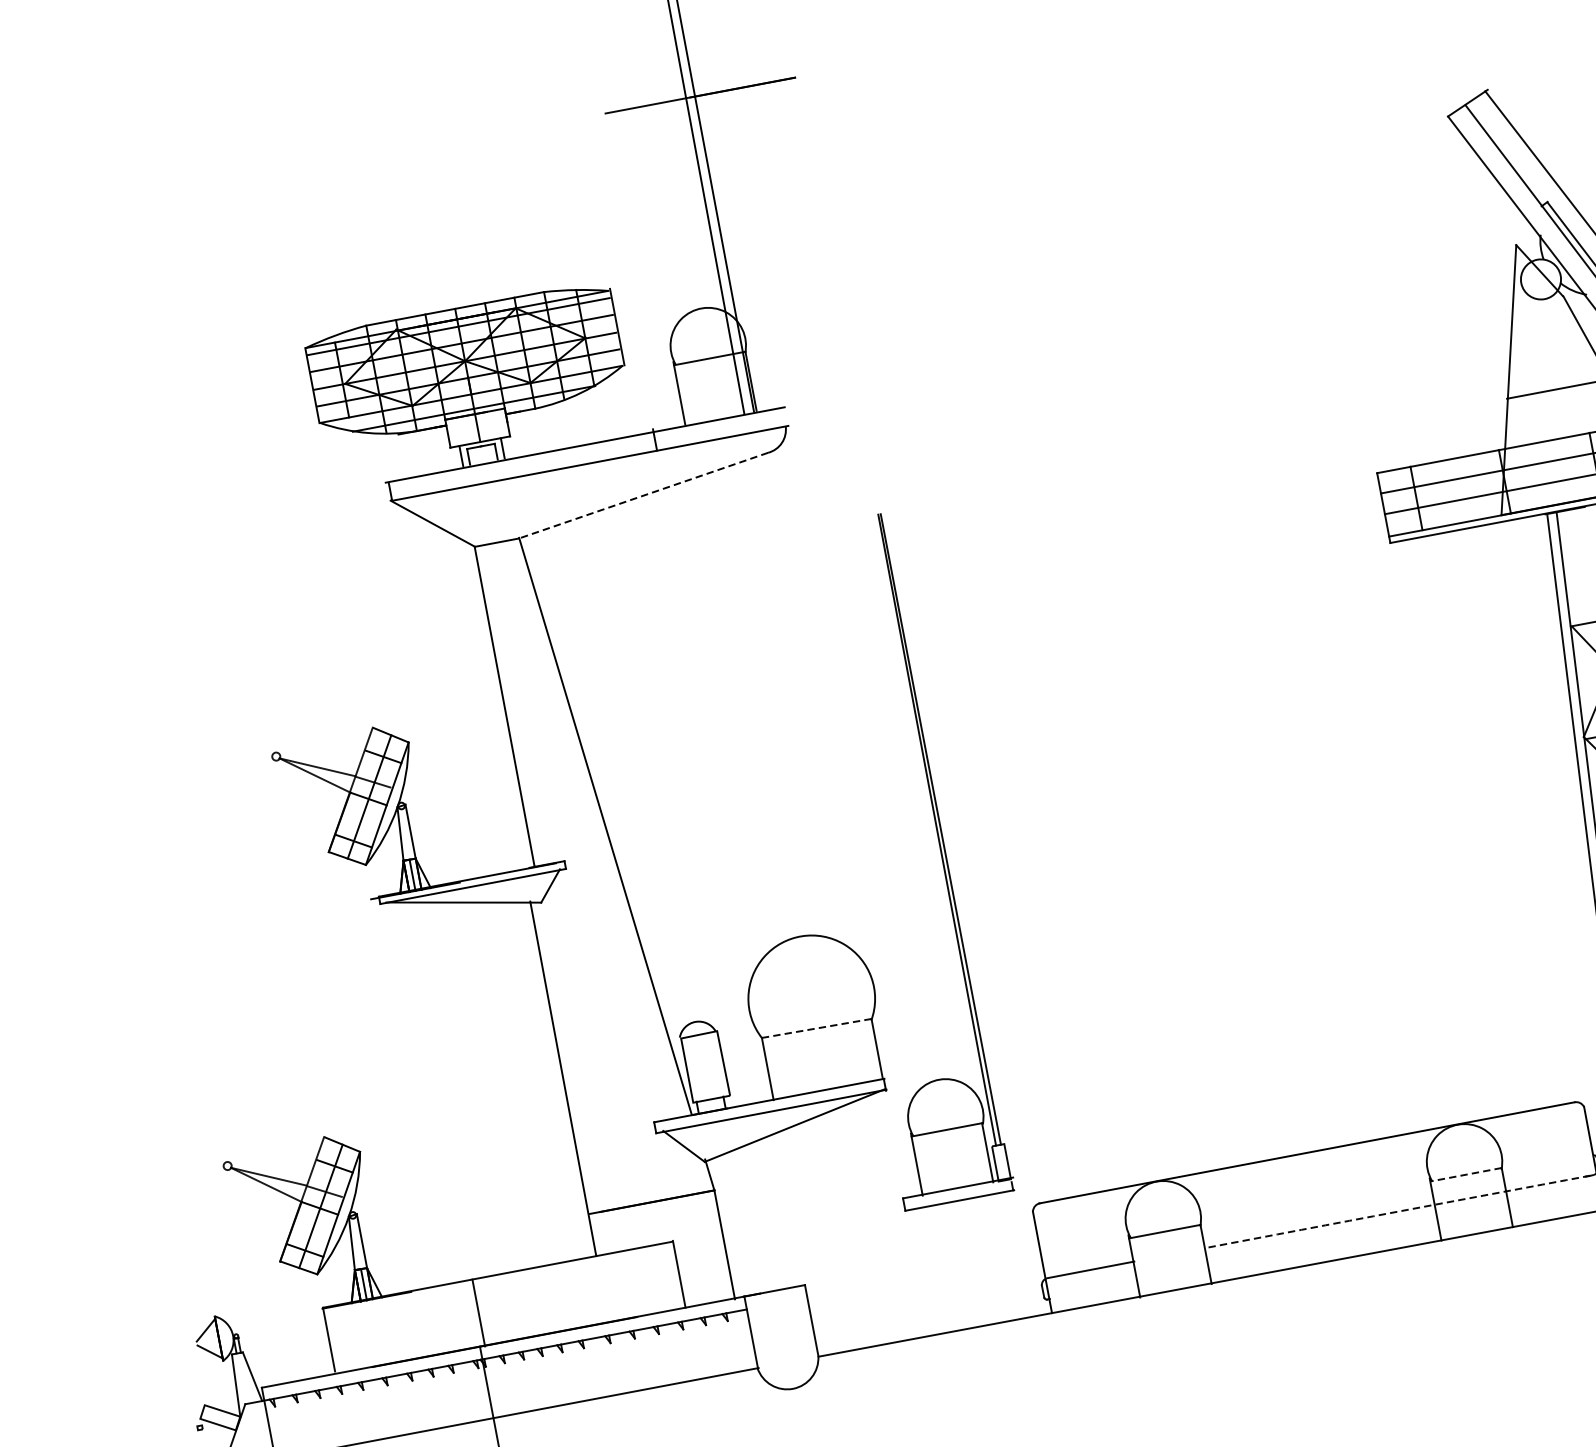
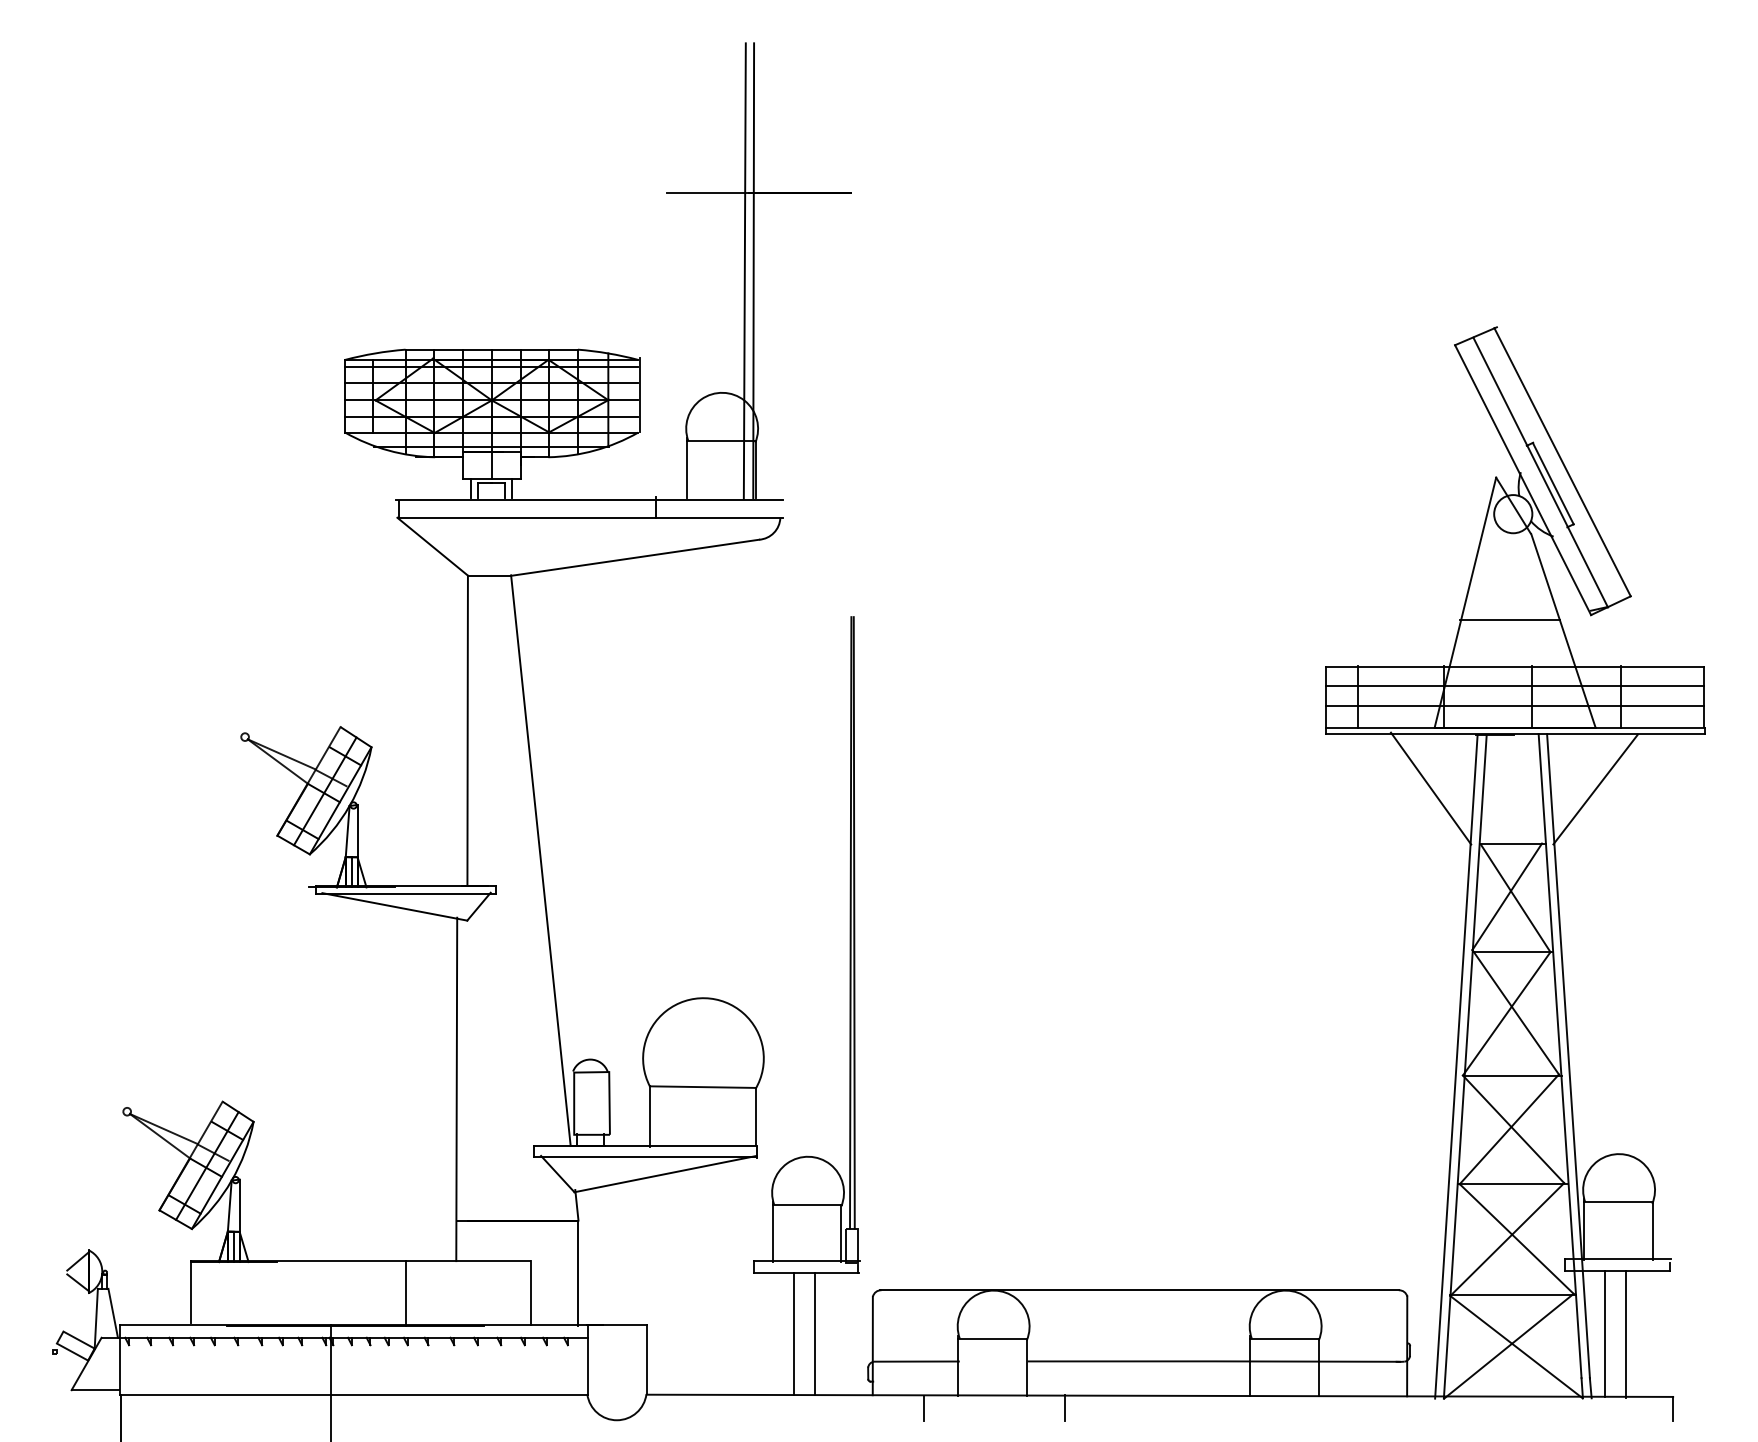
line: (643, 495) -> (635, 557), dashed -> solid
line: (1509, 578) -> (1430, 788), added
line: (816, 1028) -> (702, 1087), dashed -> solid
line: (1465, 1174) -> (1284, 1338), dashed -> solid
arc: (1397, 1211) -> (1214, 1361), dashed -> solid
line: (981, 1261) -> (815, 1334), added
line: (958, 1264) -> (793, 1333), added
line: (1253, 1289) -> (1065, 1408), added
line: (479, 1312) -> (406, 1293), moved
line: (1106, 1316) -> (923, 1408), added

